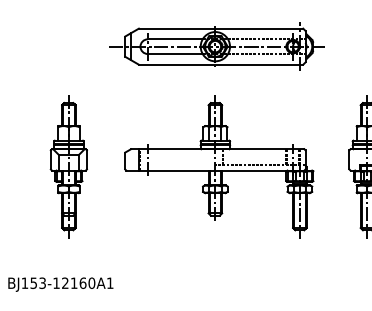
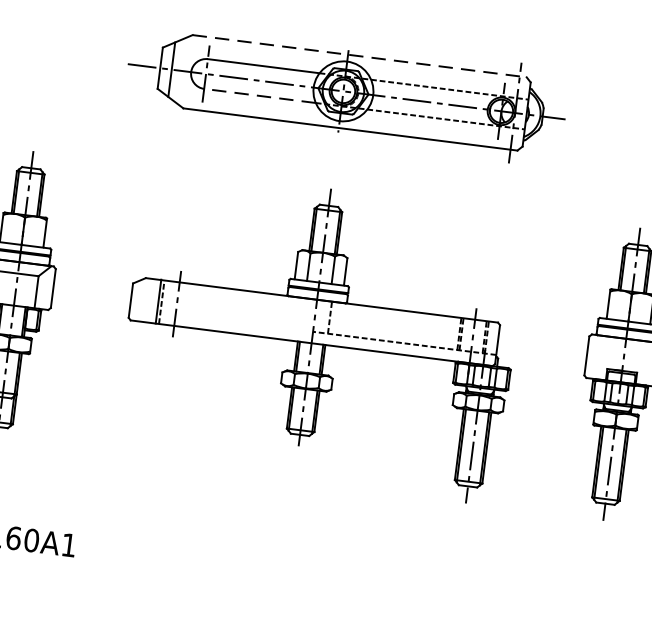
line: (221, 28) -> (360, 55), solid -> dashed
line: (174, 54) -> (258, 96), solid -> dashed

